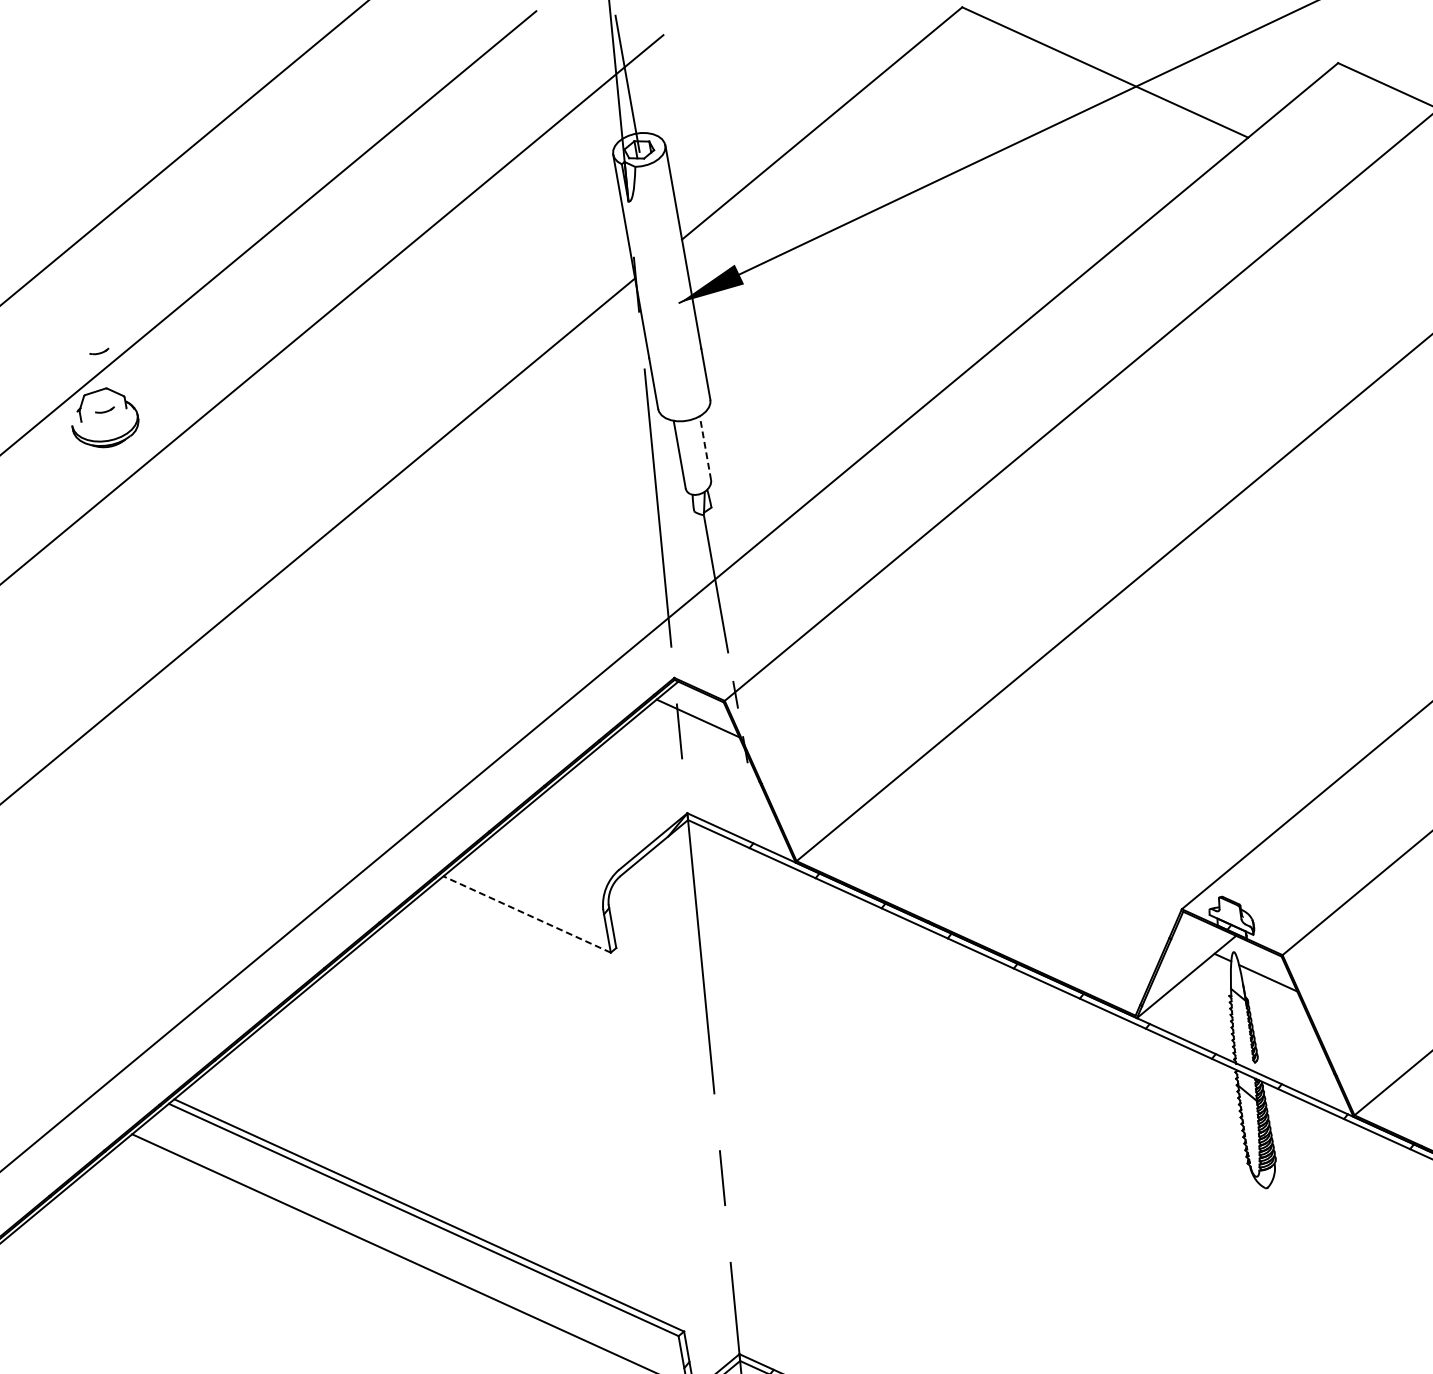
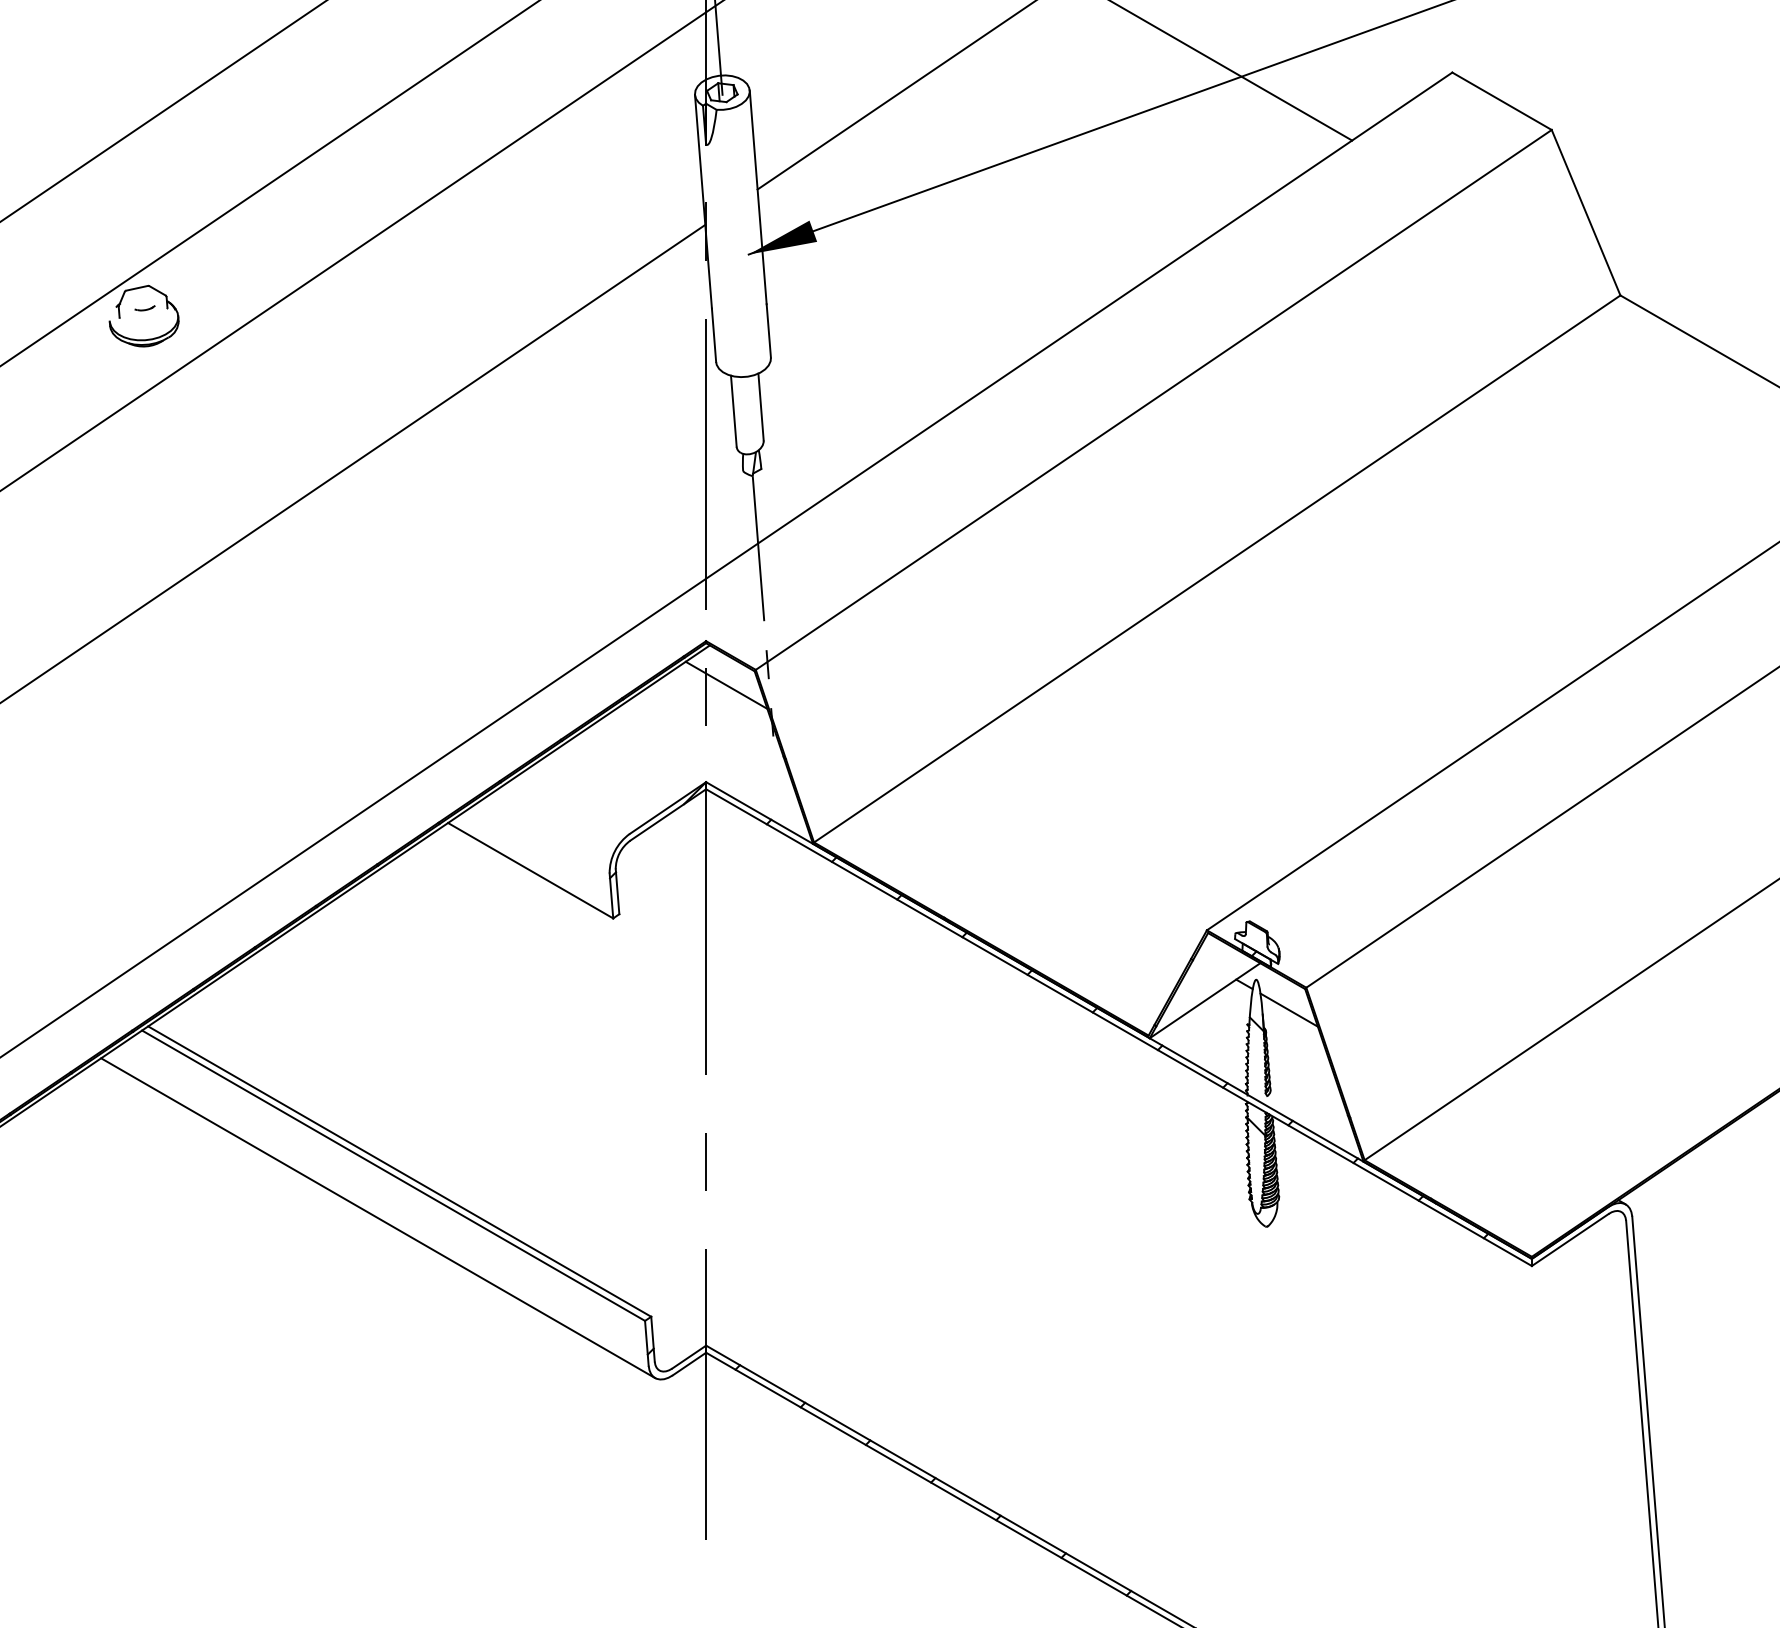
part: (98, 351) -> (144, 247), removed
line: (705, 448) -> (761, 407), dashed -> solid
line: (526, 914) -> (530, 870), dashed -> solid

